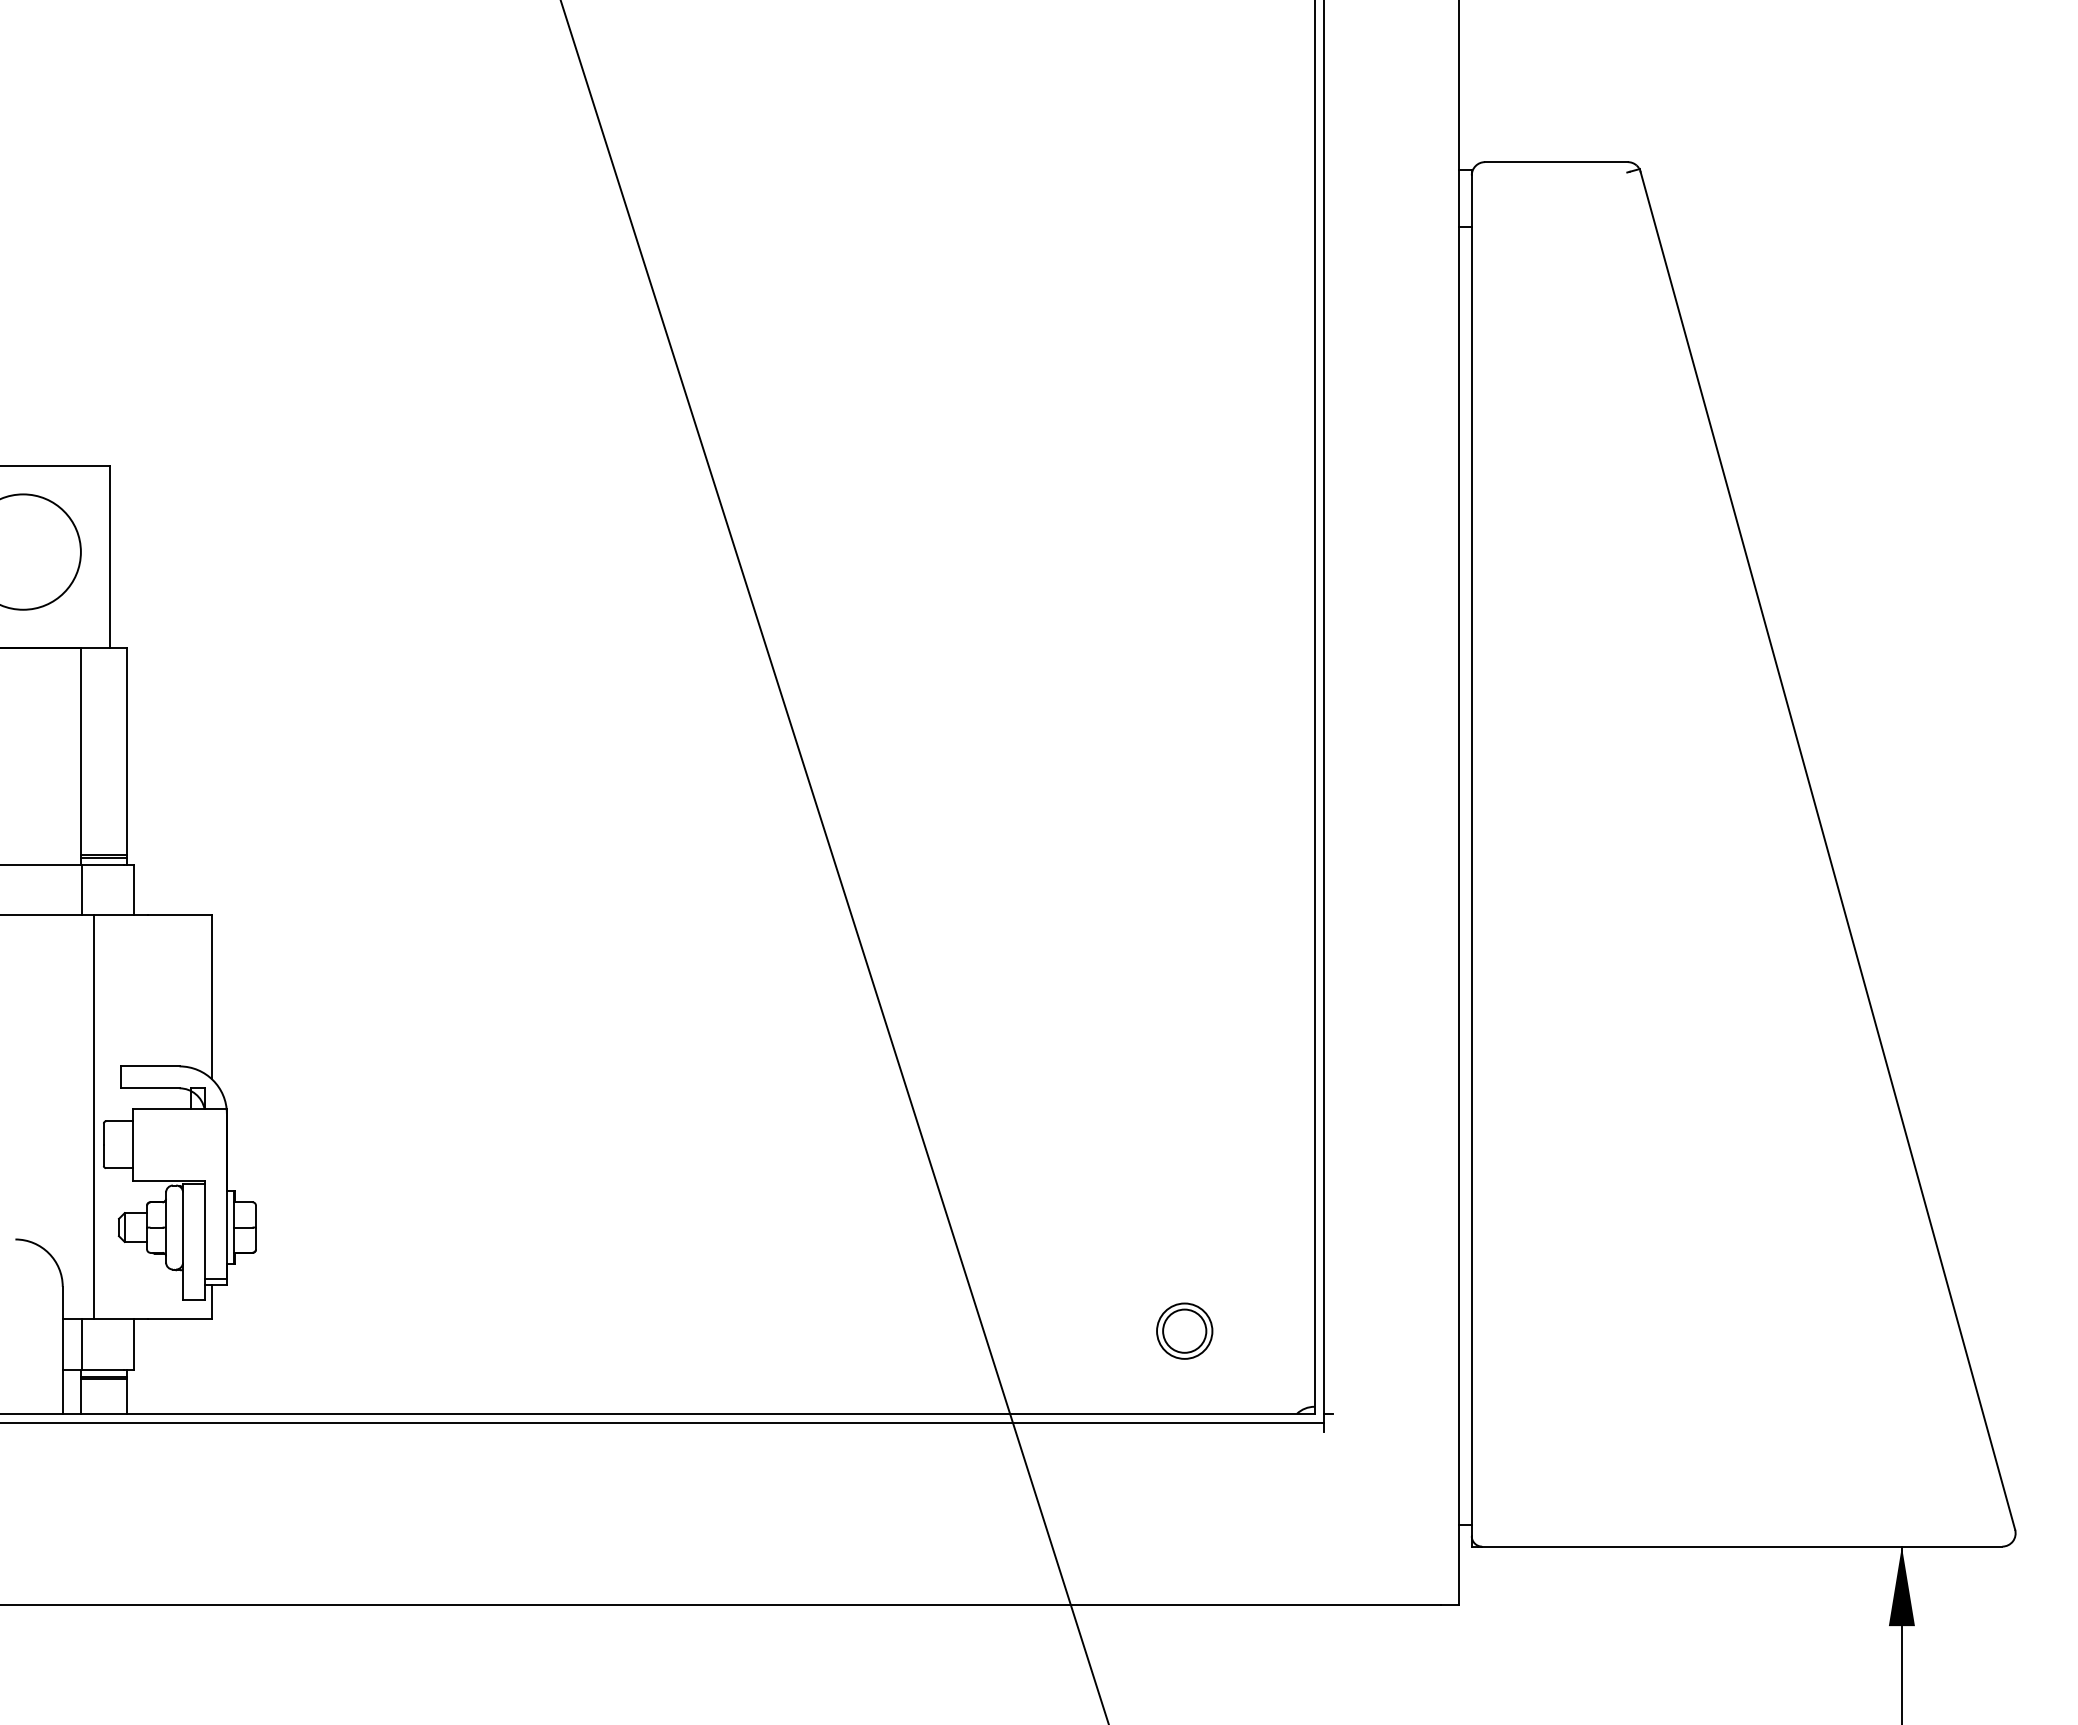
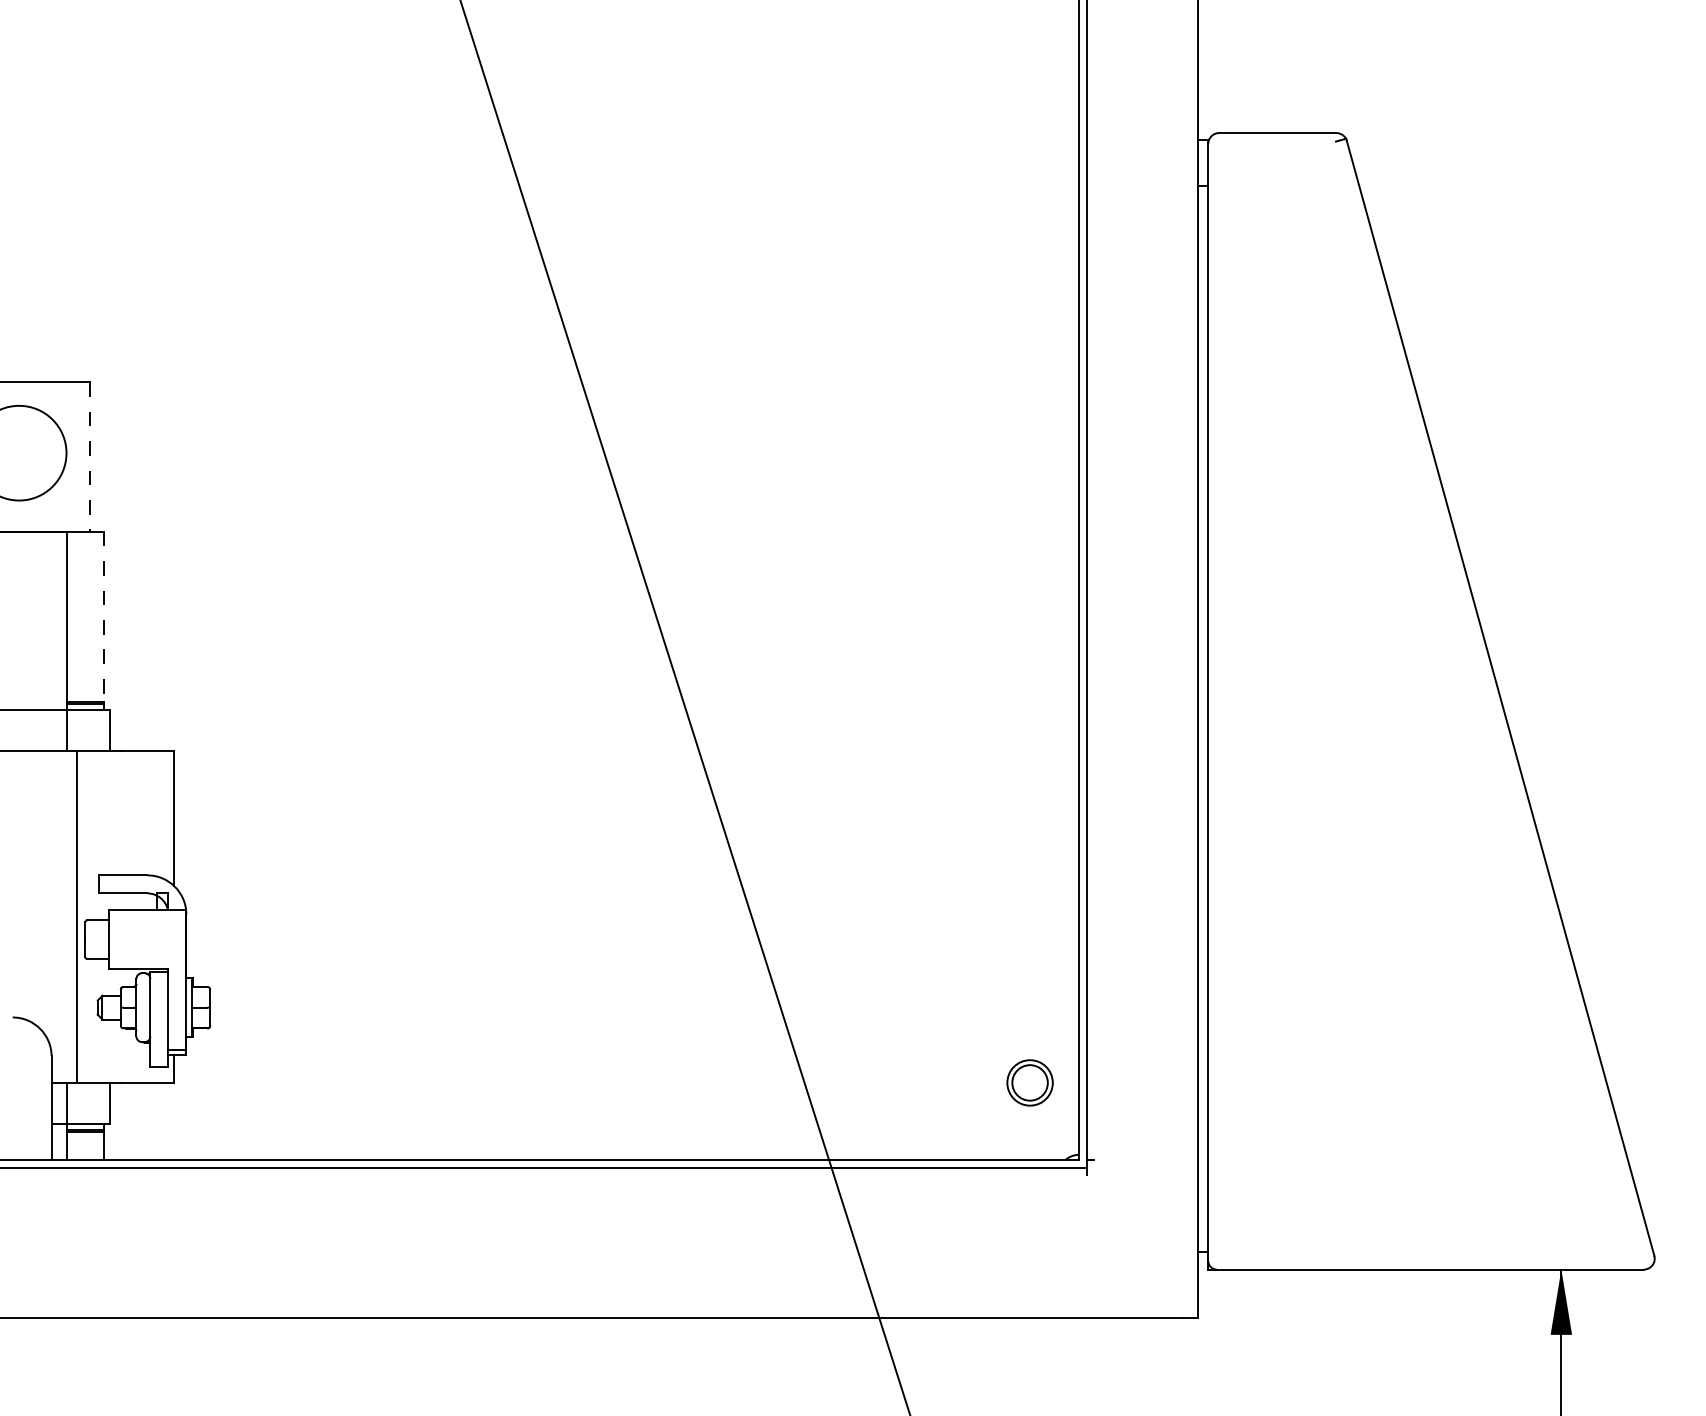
line: (109, 557) -> (89, 457), solid -> dashed
line: (127, 751) -> (104, 616), solid -> dashed
part: (1184, 1330) -> (1029, 1082), moved

